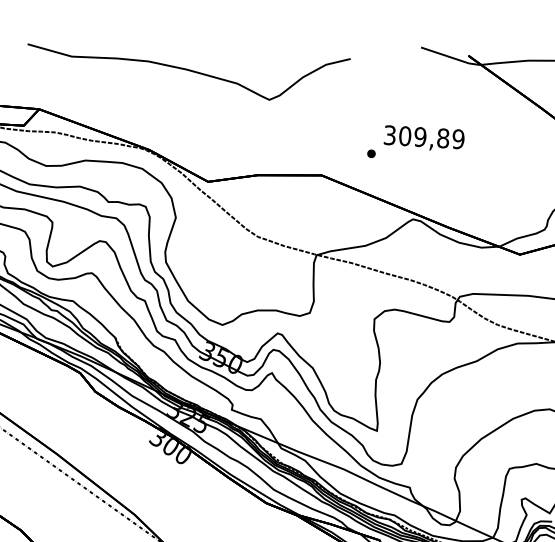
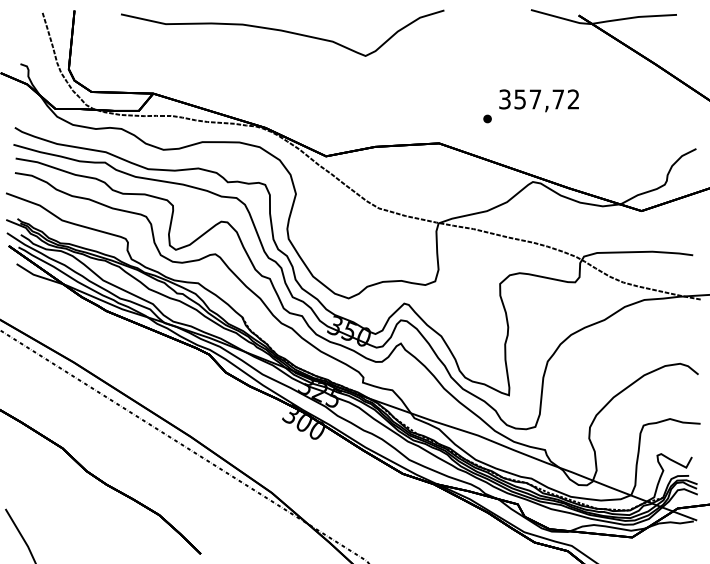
curve: (187, 70) -> (282, 31), moved
text: (431, 137) -> (546, 99), 309,89 -> 357,72

